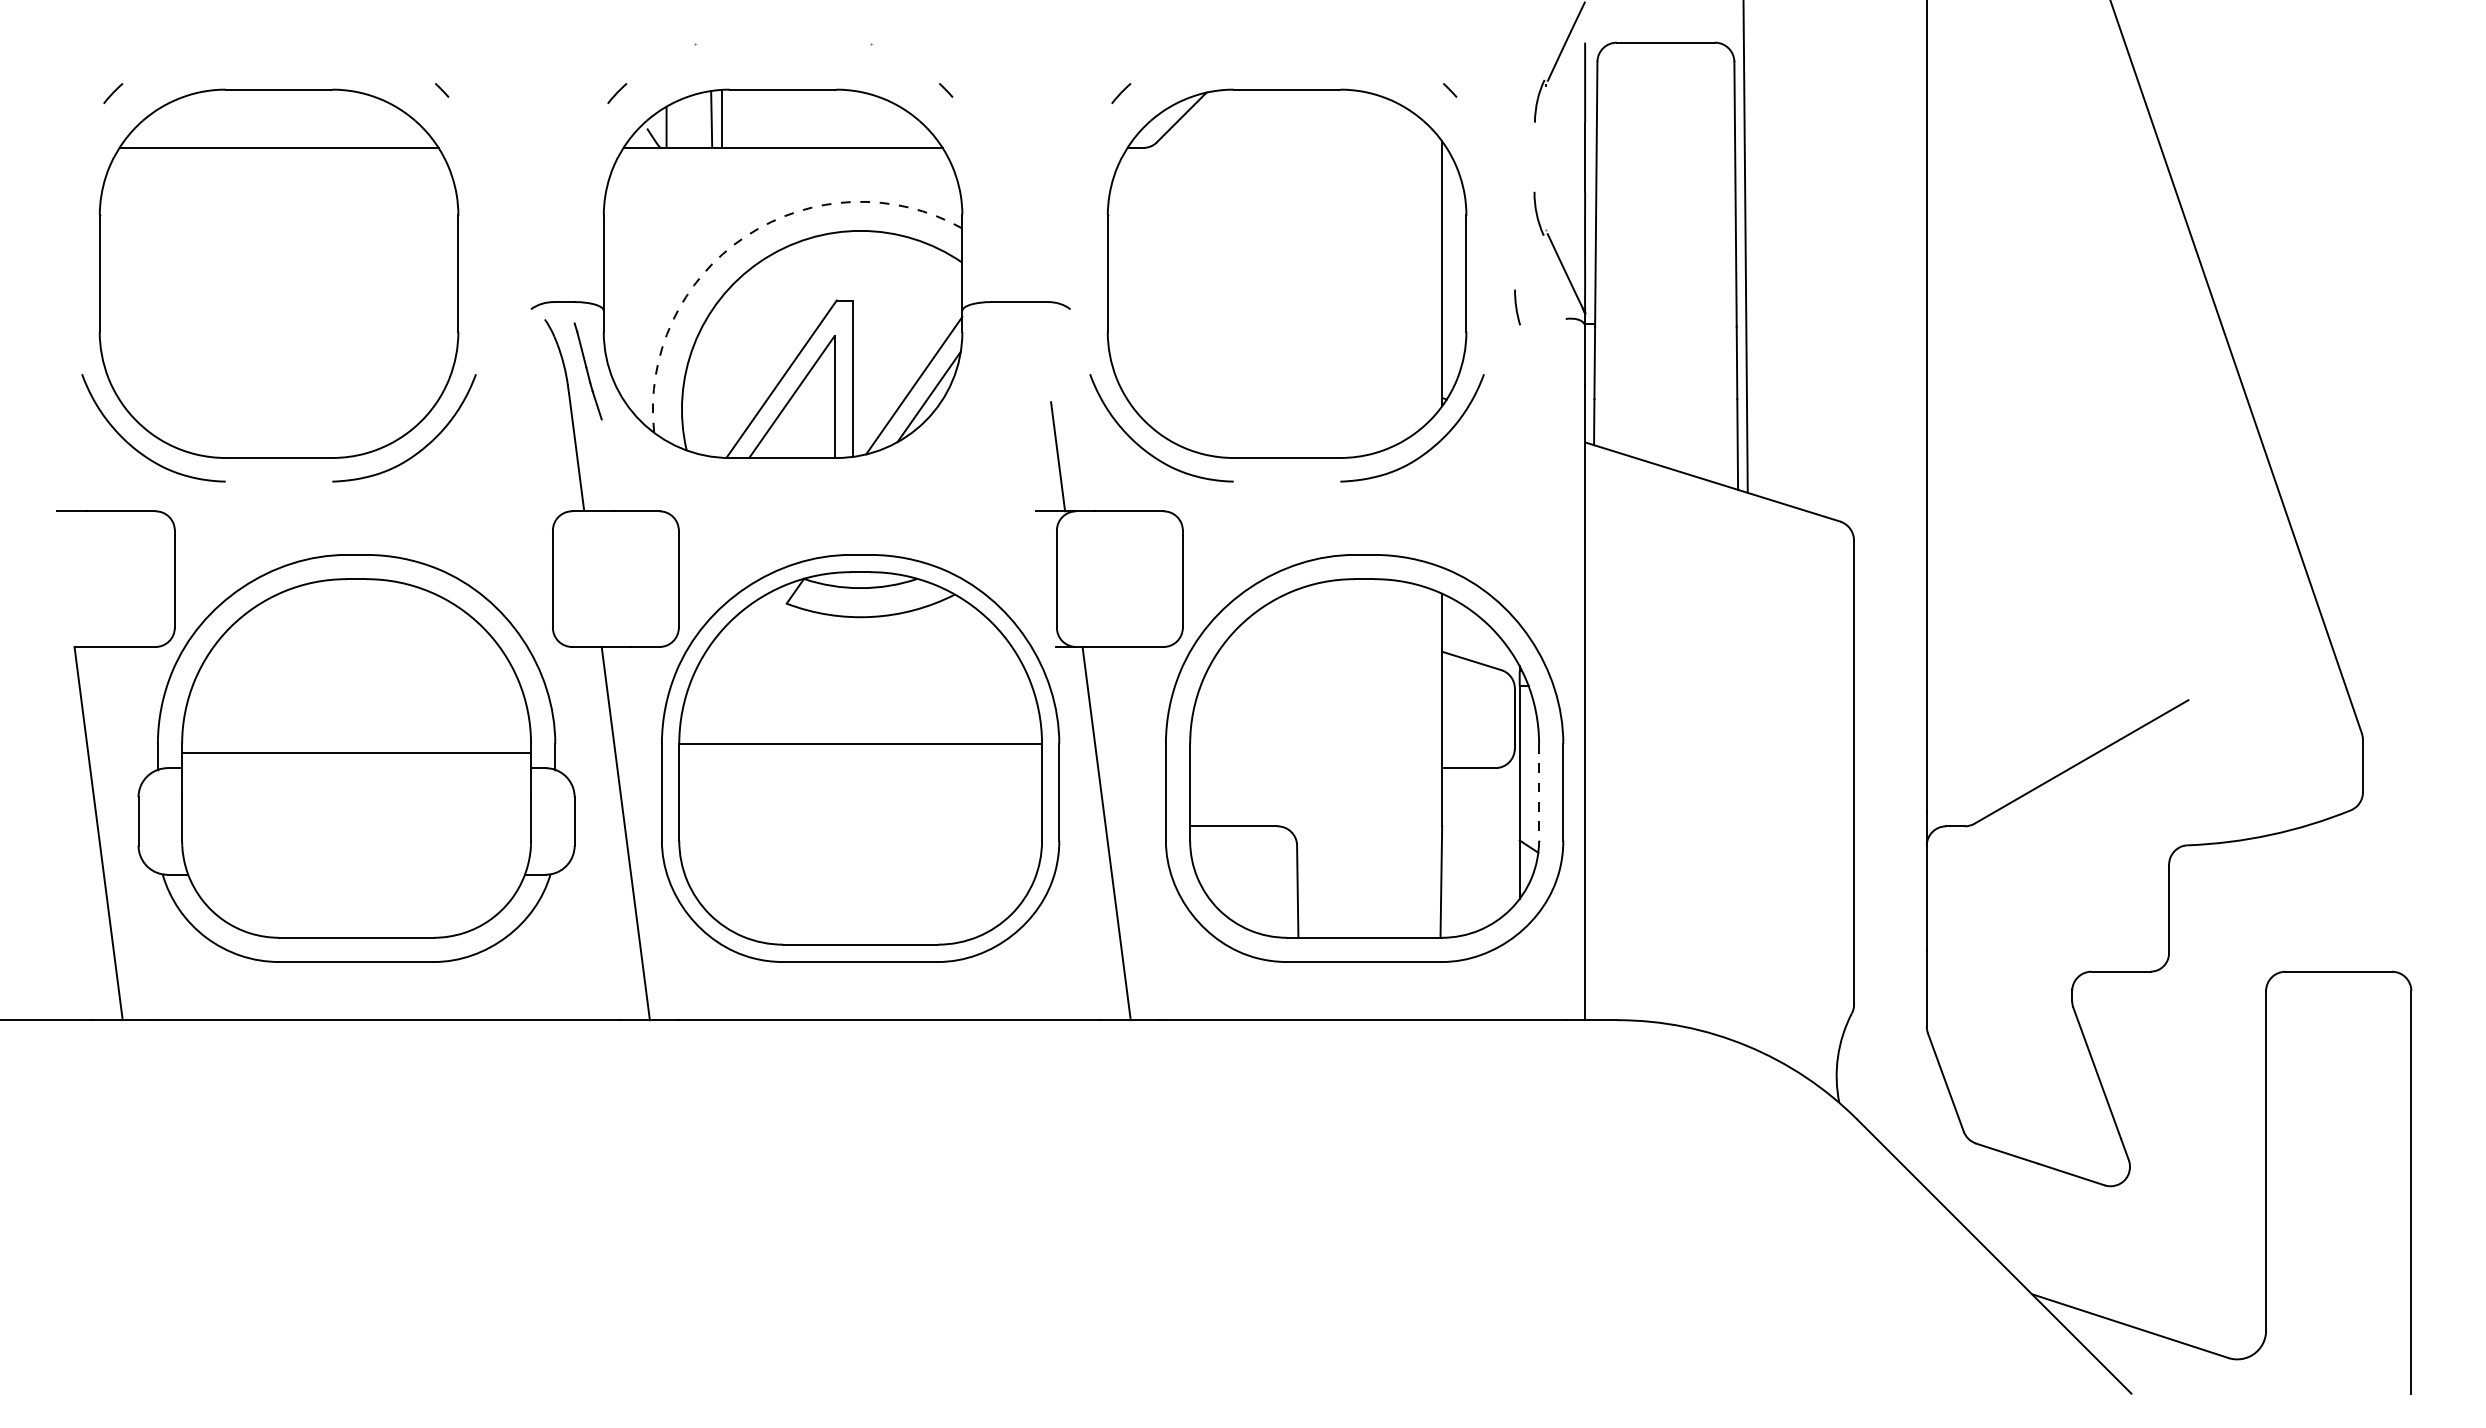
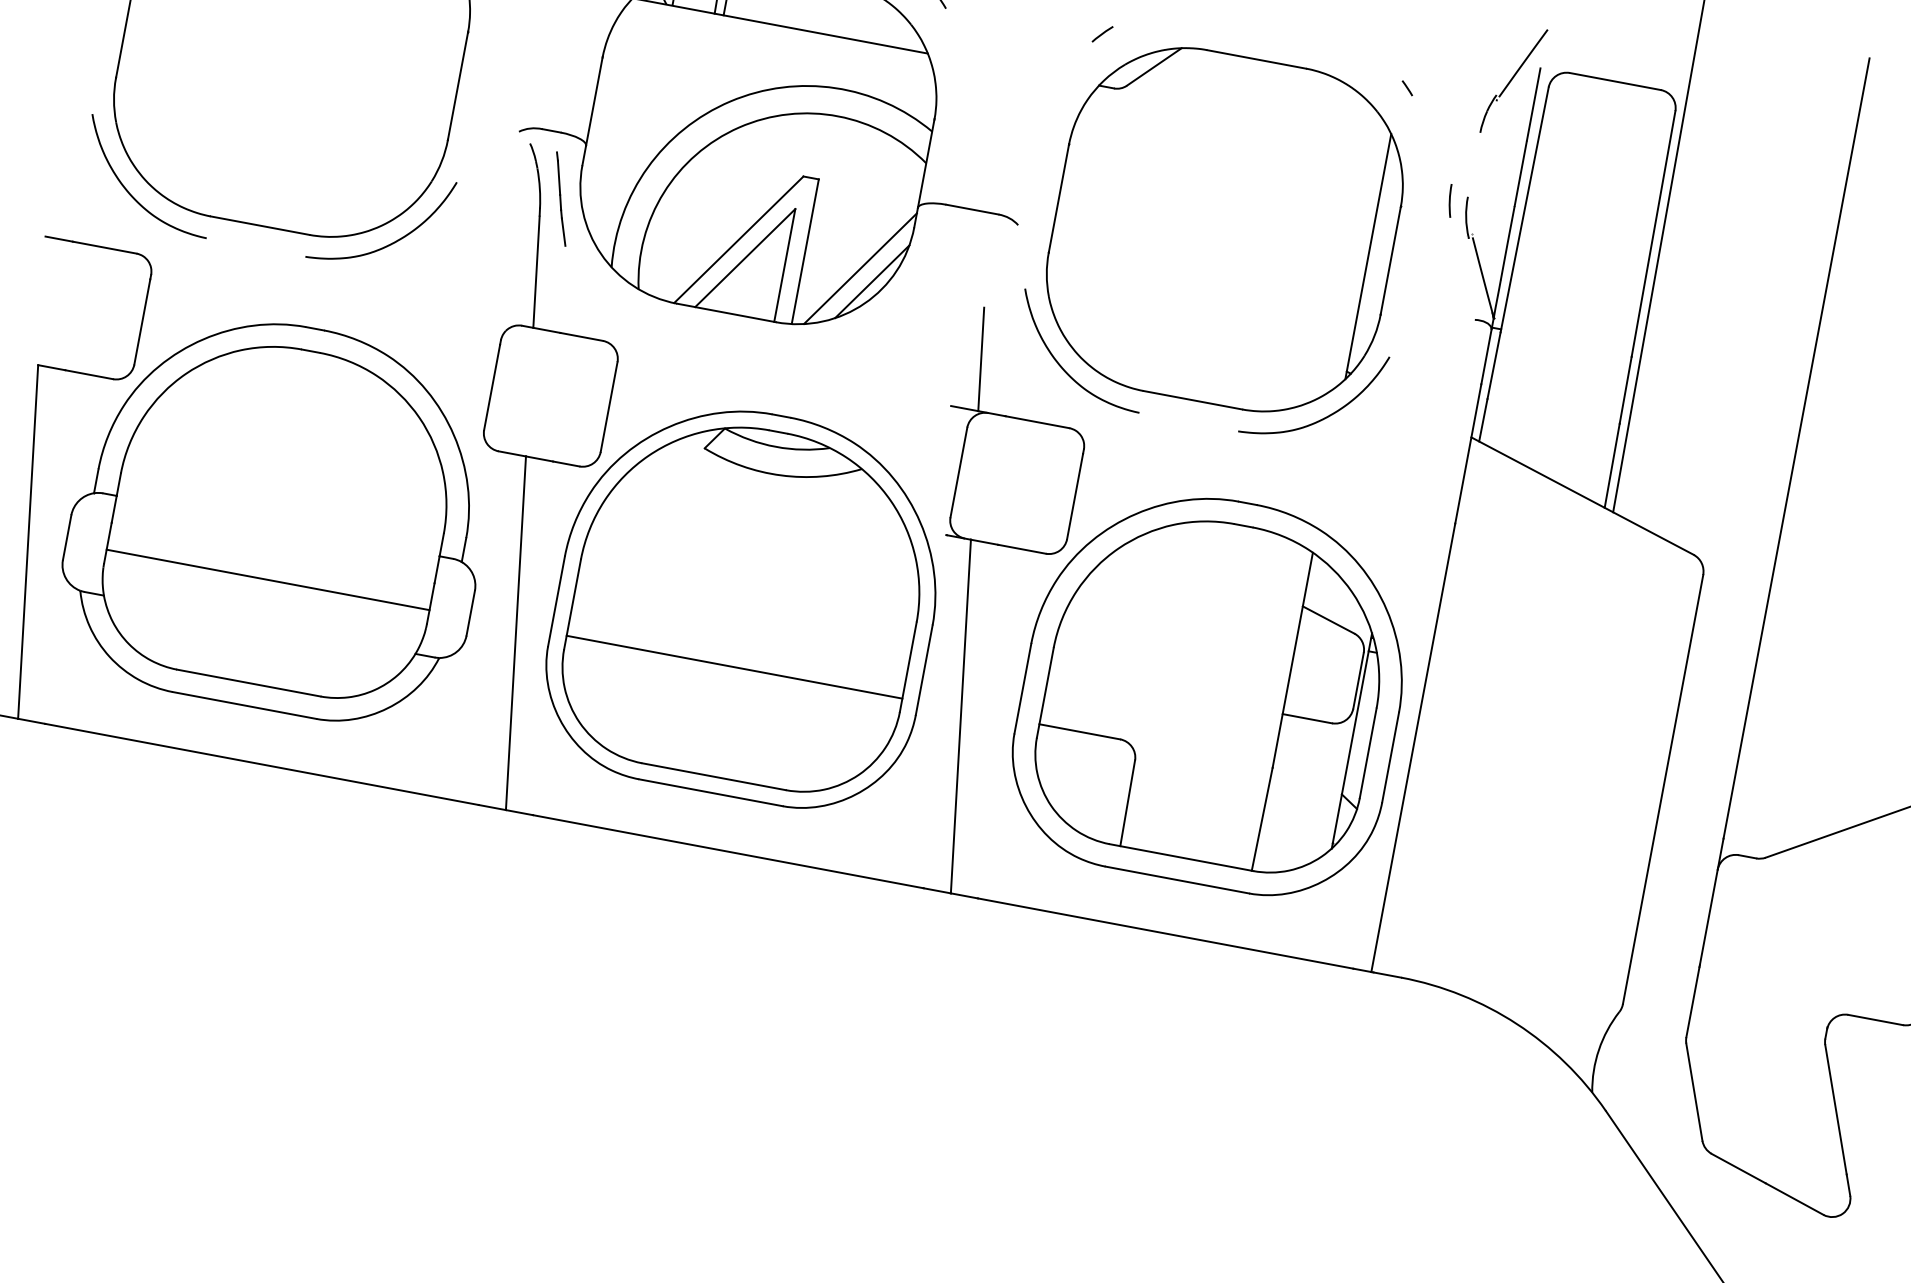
arc: (745, 236) -> (730, 101), dashed -> solid
curve: (1517, 307) -> (1450, 200), moved
line: (860, 744) -> (734, 667), moved
line: (356, 753) -> (267, 580), moved
line: (1539, 792) -> (1368, 753), dashed -> solid

